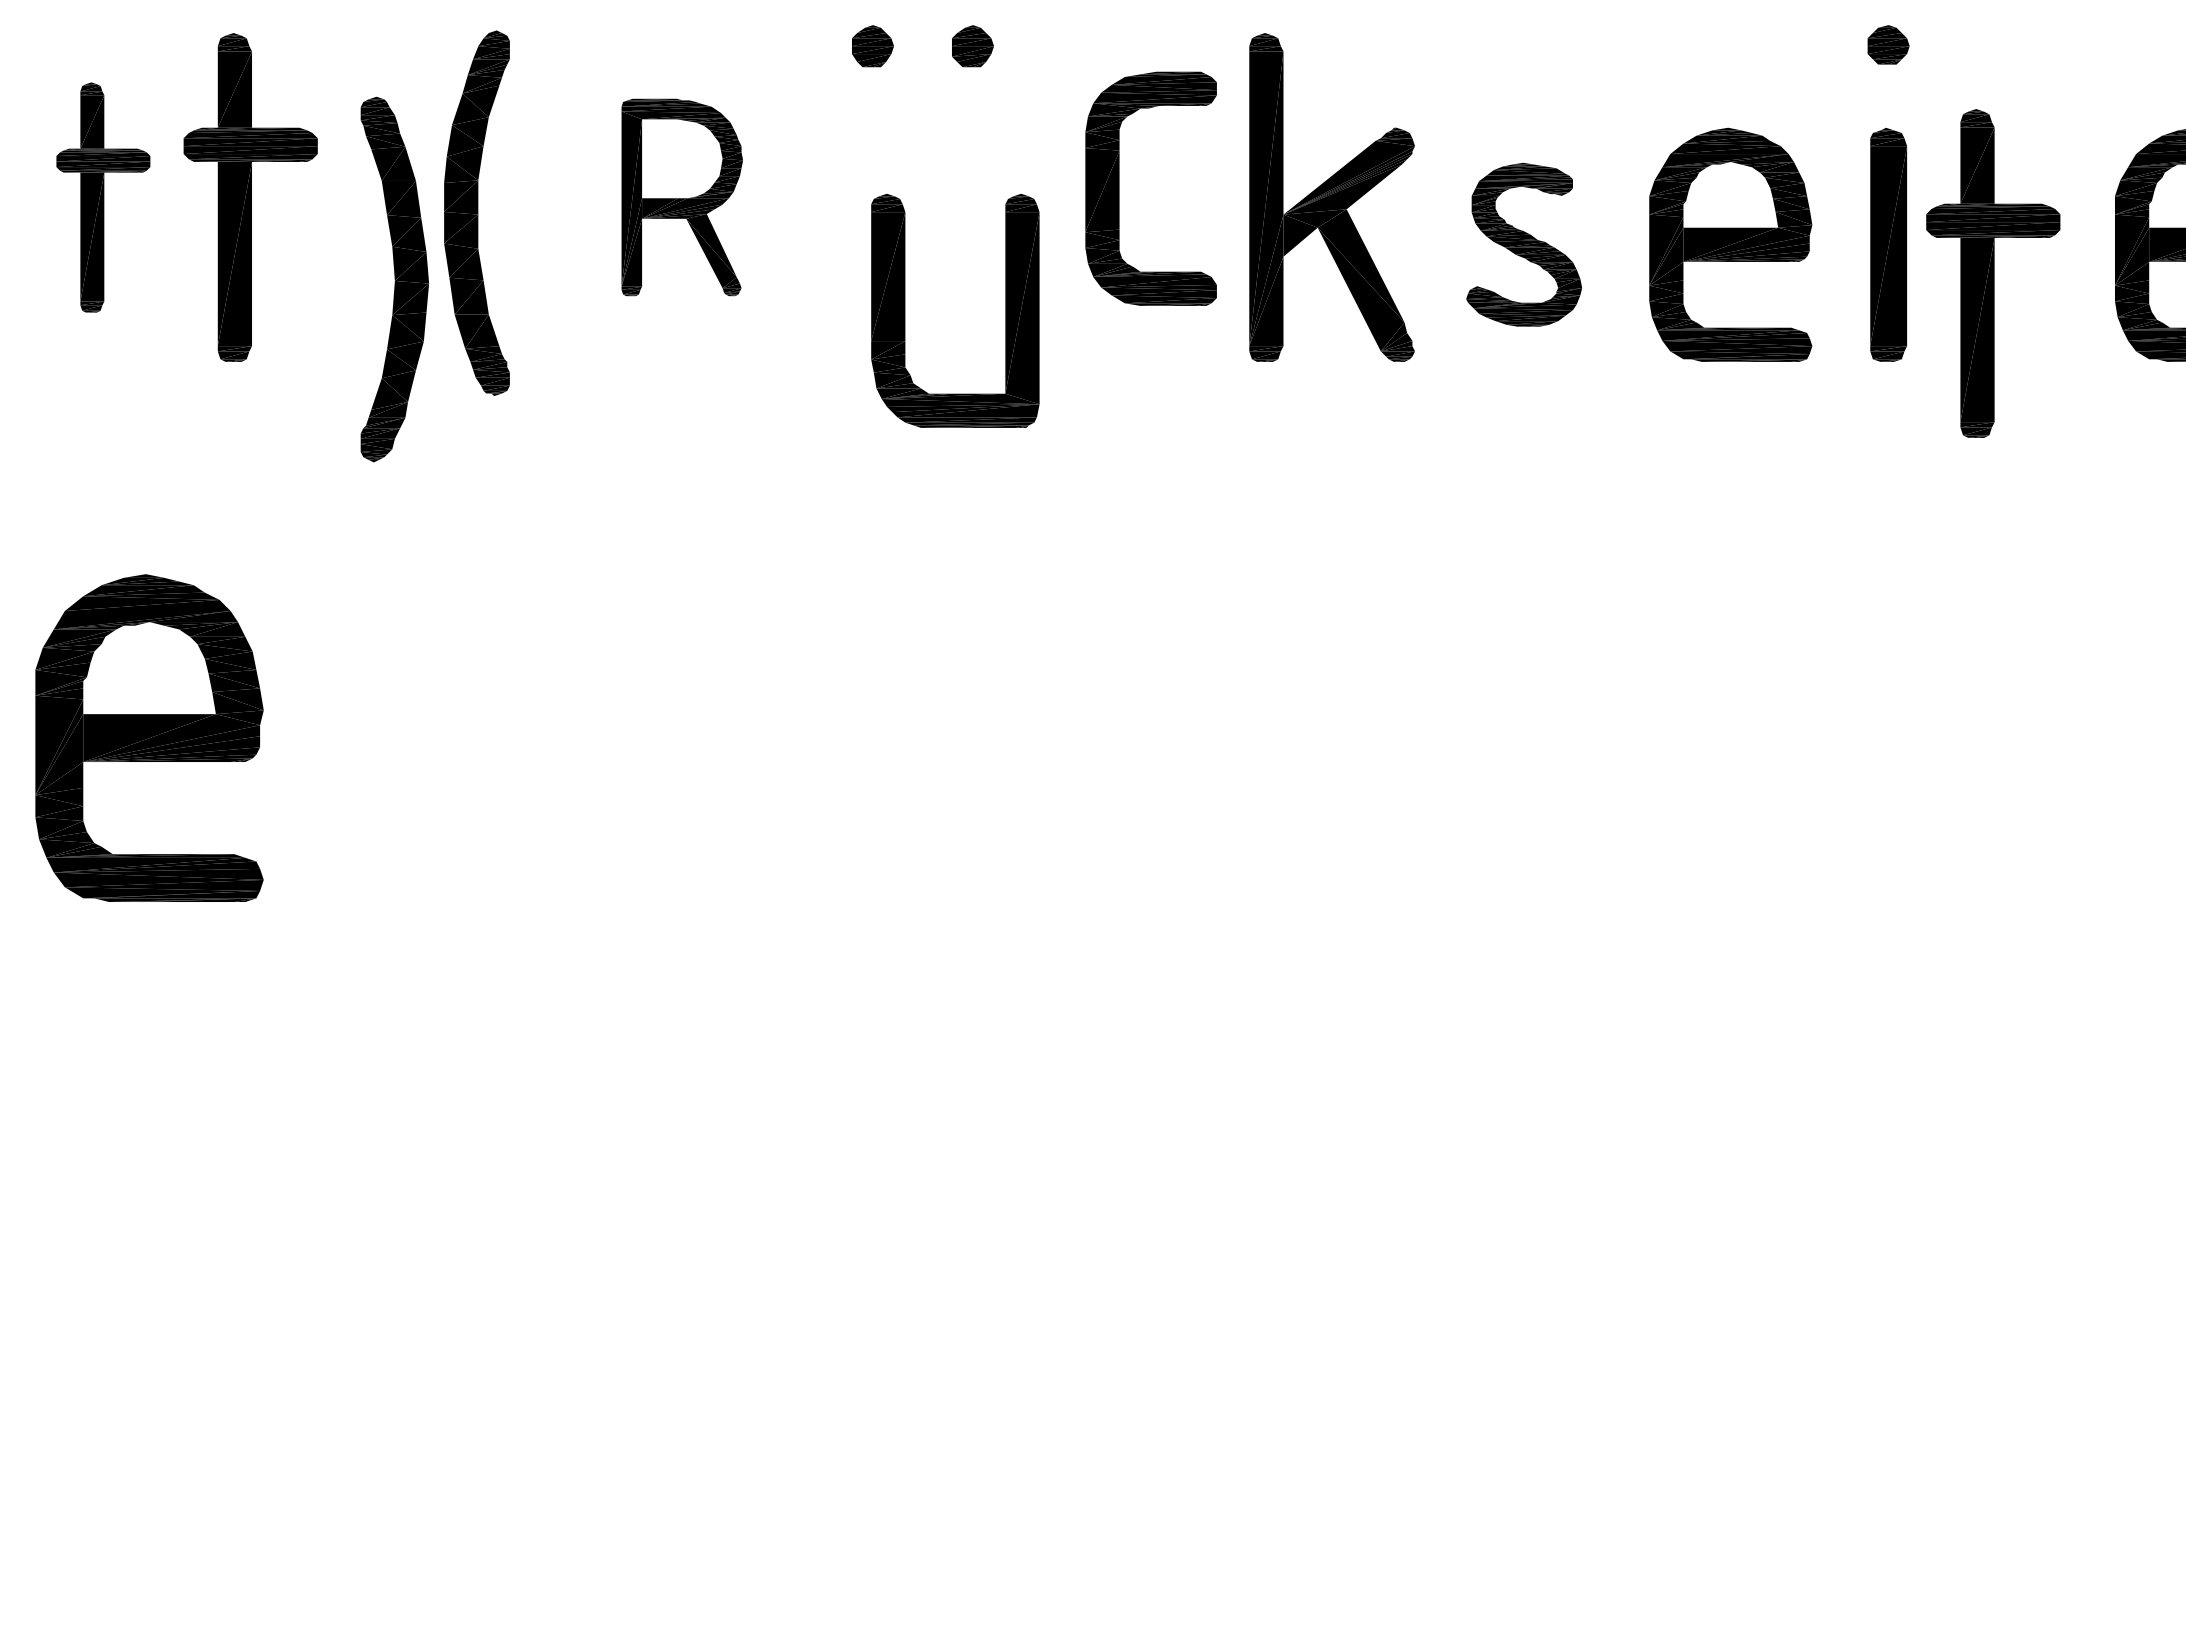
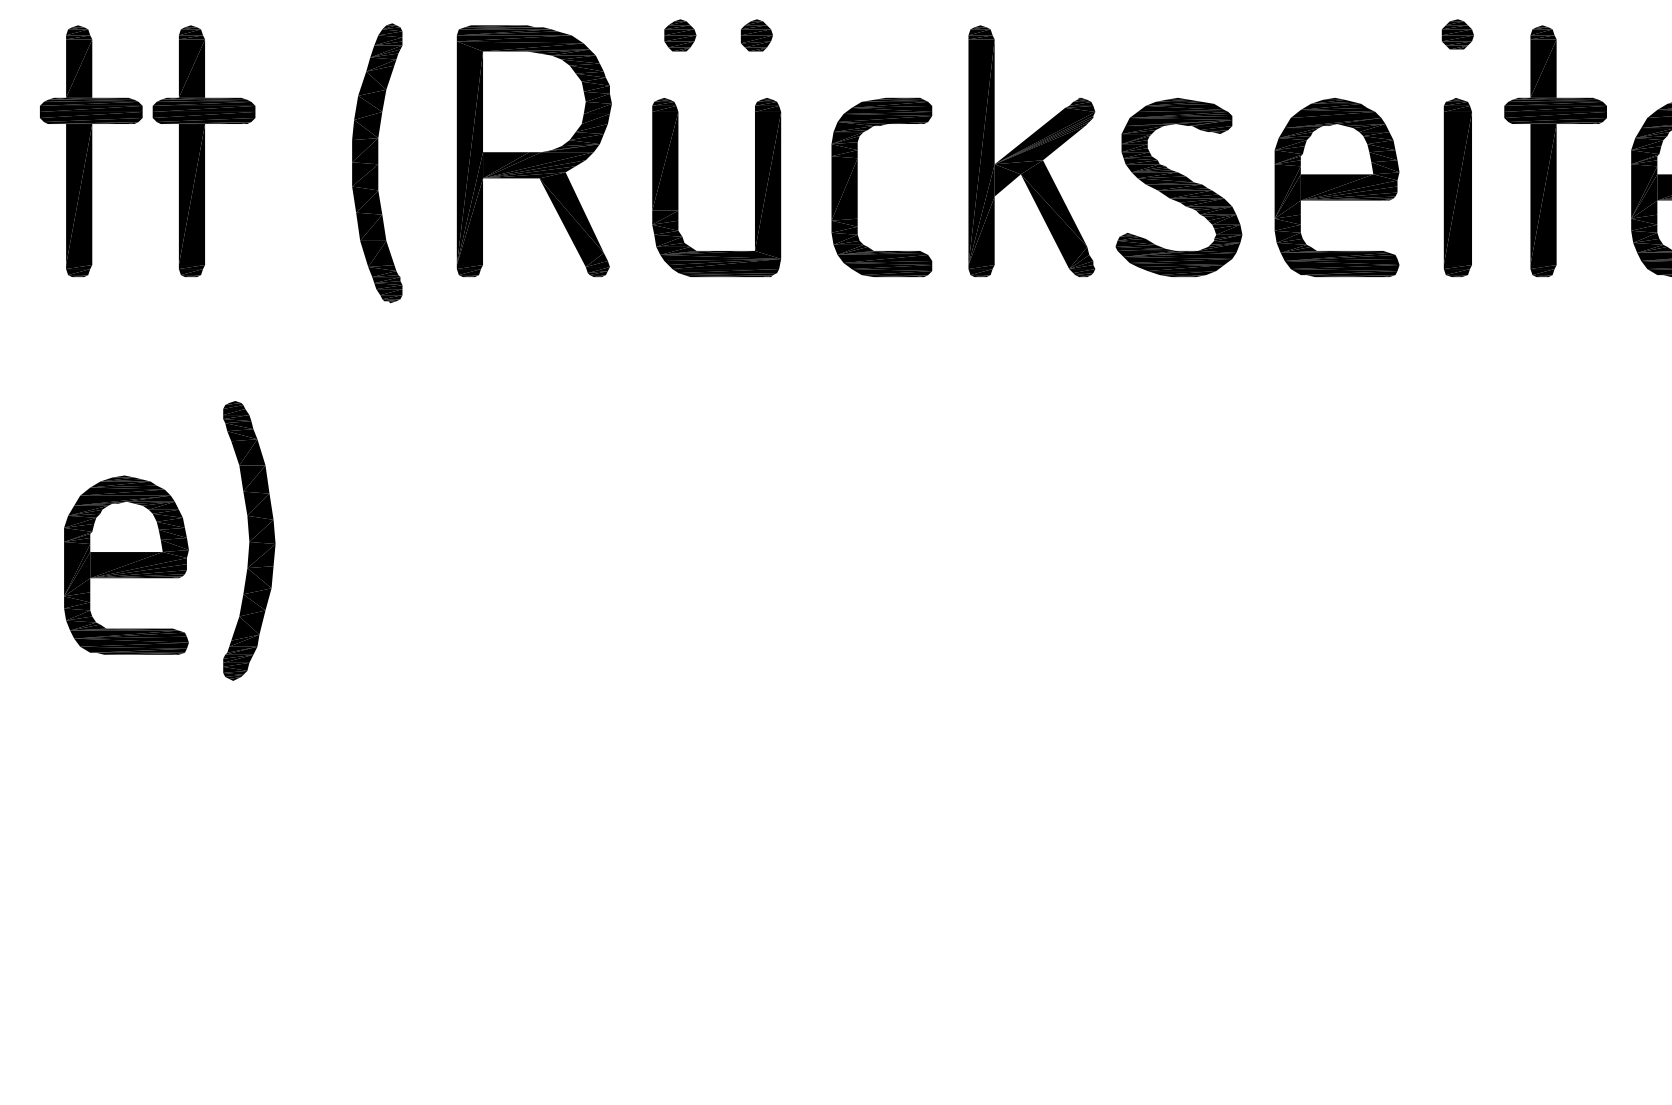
part: (1119, 188) -> (857, 187), moved
part: (103, 197) -> (91, 151), size x1.43
part: (682, 197) -> (534, 151), size x1.67
part: (1523, 244) -> (1178, 187), size x1.43
part: (1993, 273) -> (1555, 151), moved
part: (394, 279) -> (249, 540), moved
part: (905, 310) -> (678, 187), moved
part: (148, 738) -> (125, 565), size x0.71

